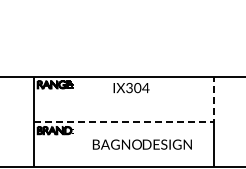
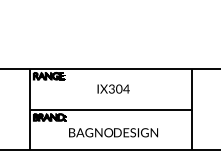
text: (131, 88) -> (113, 89), moved
line: (147, 121) -> (132, 109), dashed -> solid
text: (141, 144) -> (112, 132), moved

